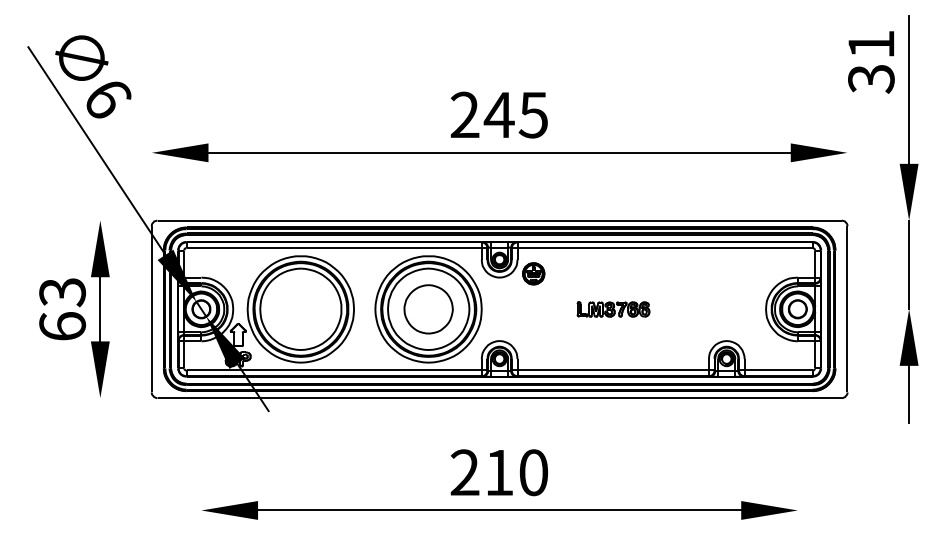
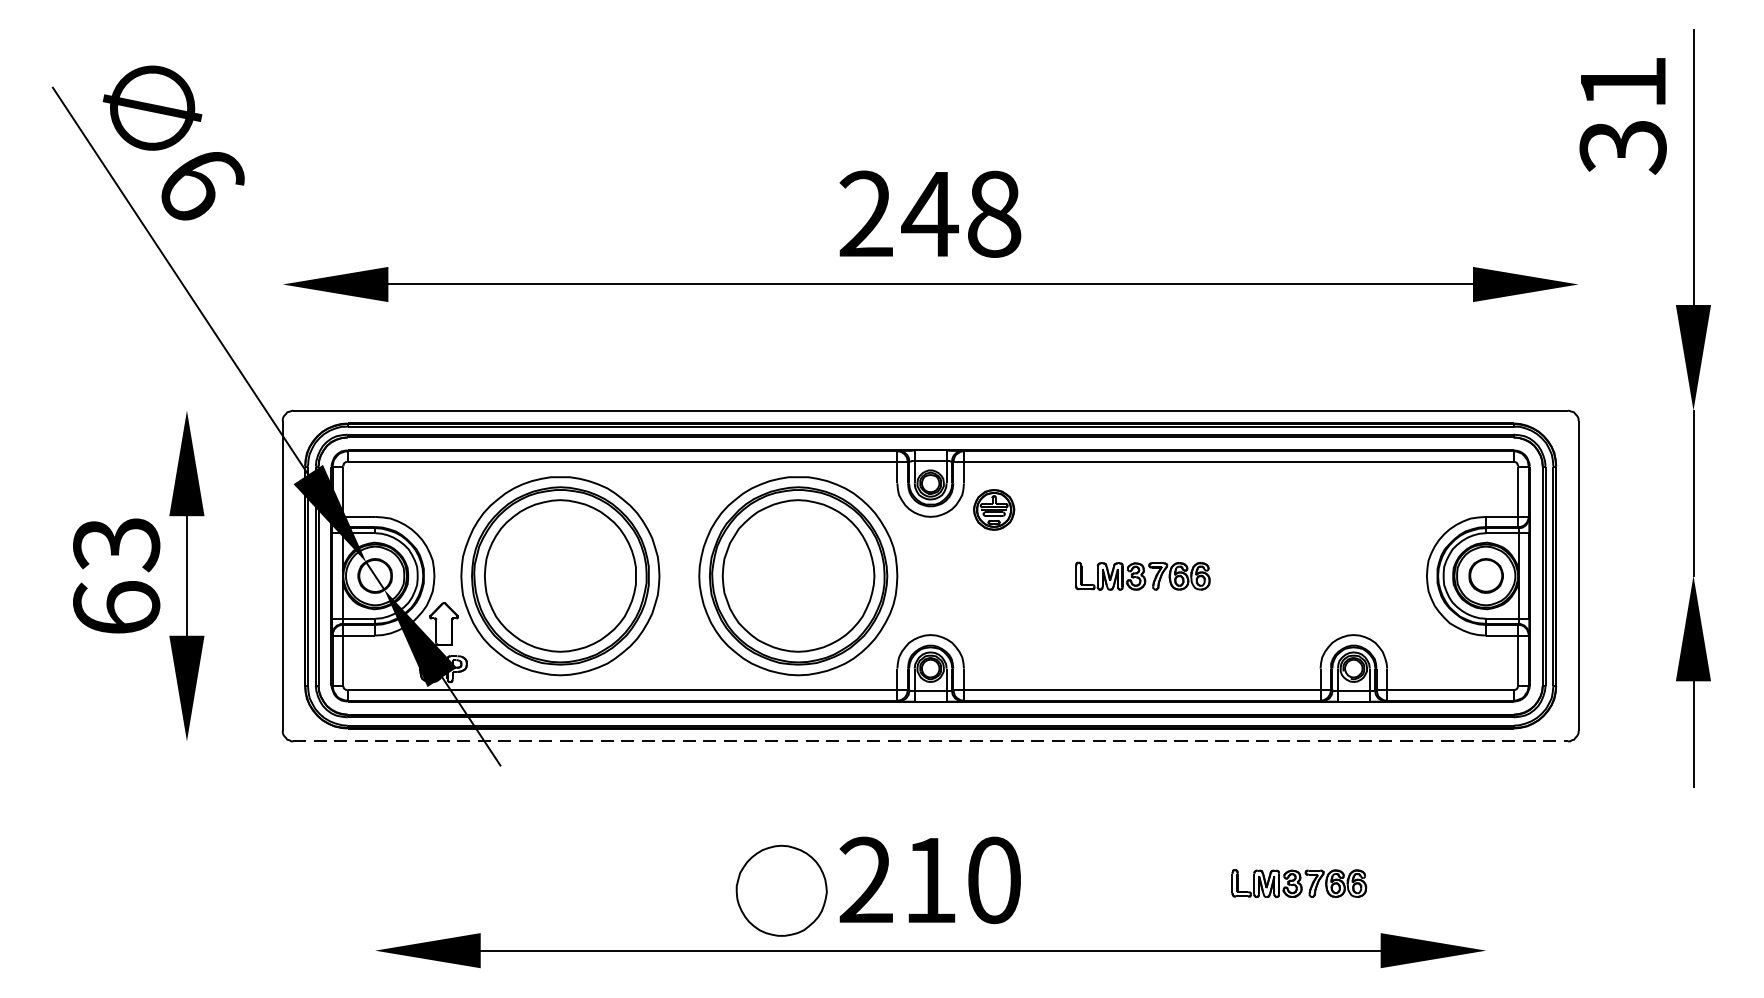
text: (533, 114) -> (993, 213), 245 -> 248
part: (428, 309) -> (781, 891), moved
line: (500, 398) -> (932, 742), solid -> dashed
part: (697, 474) -> (1299, 883), added

